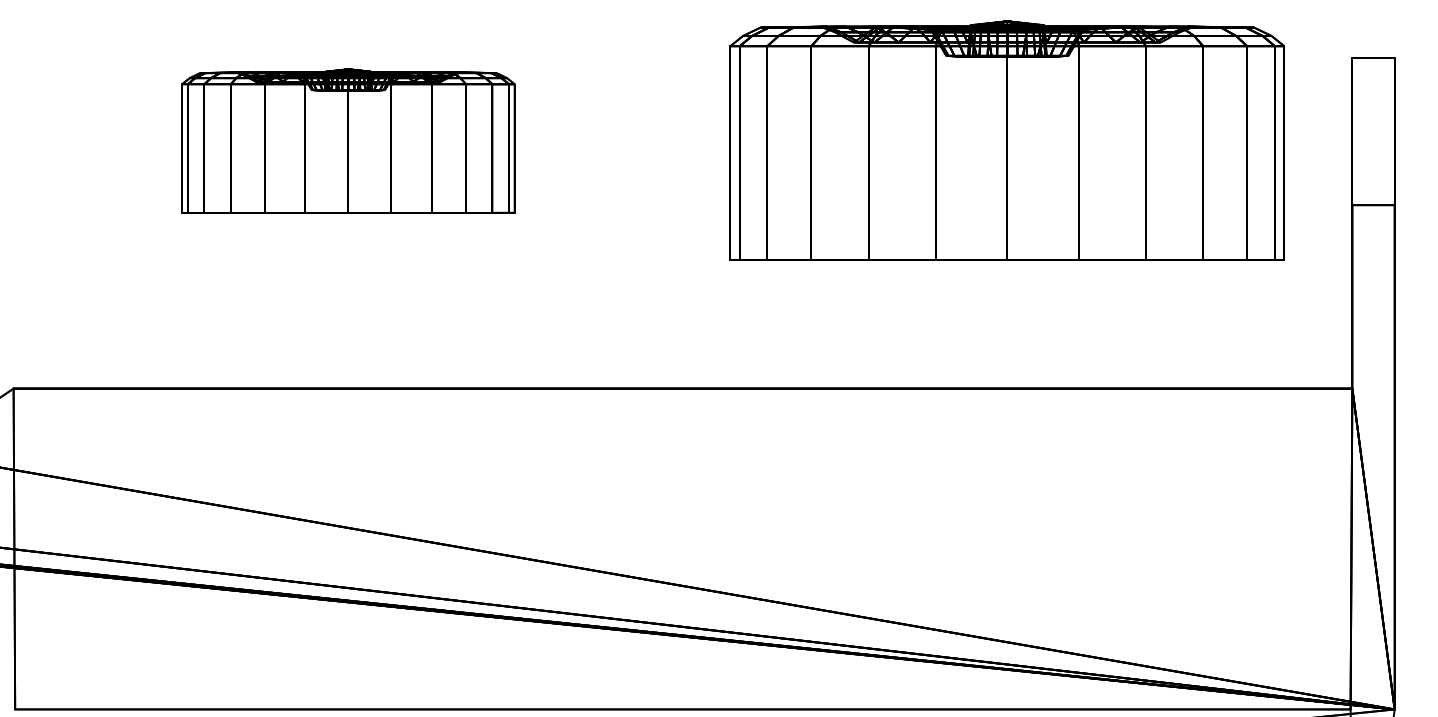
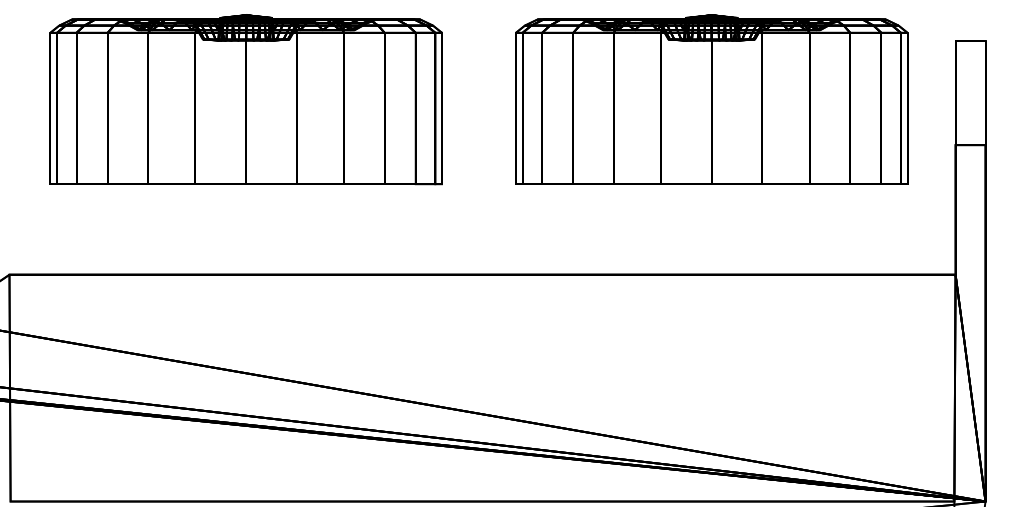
part: (347, 140) -> (245, 99), size x1.67

